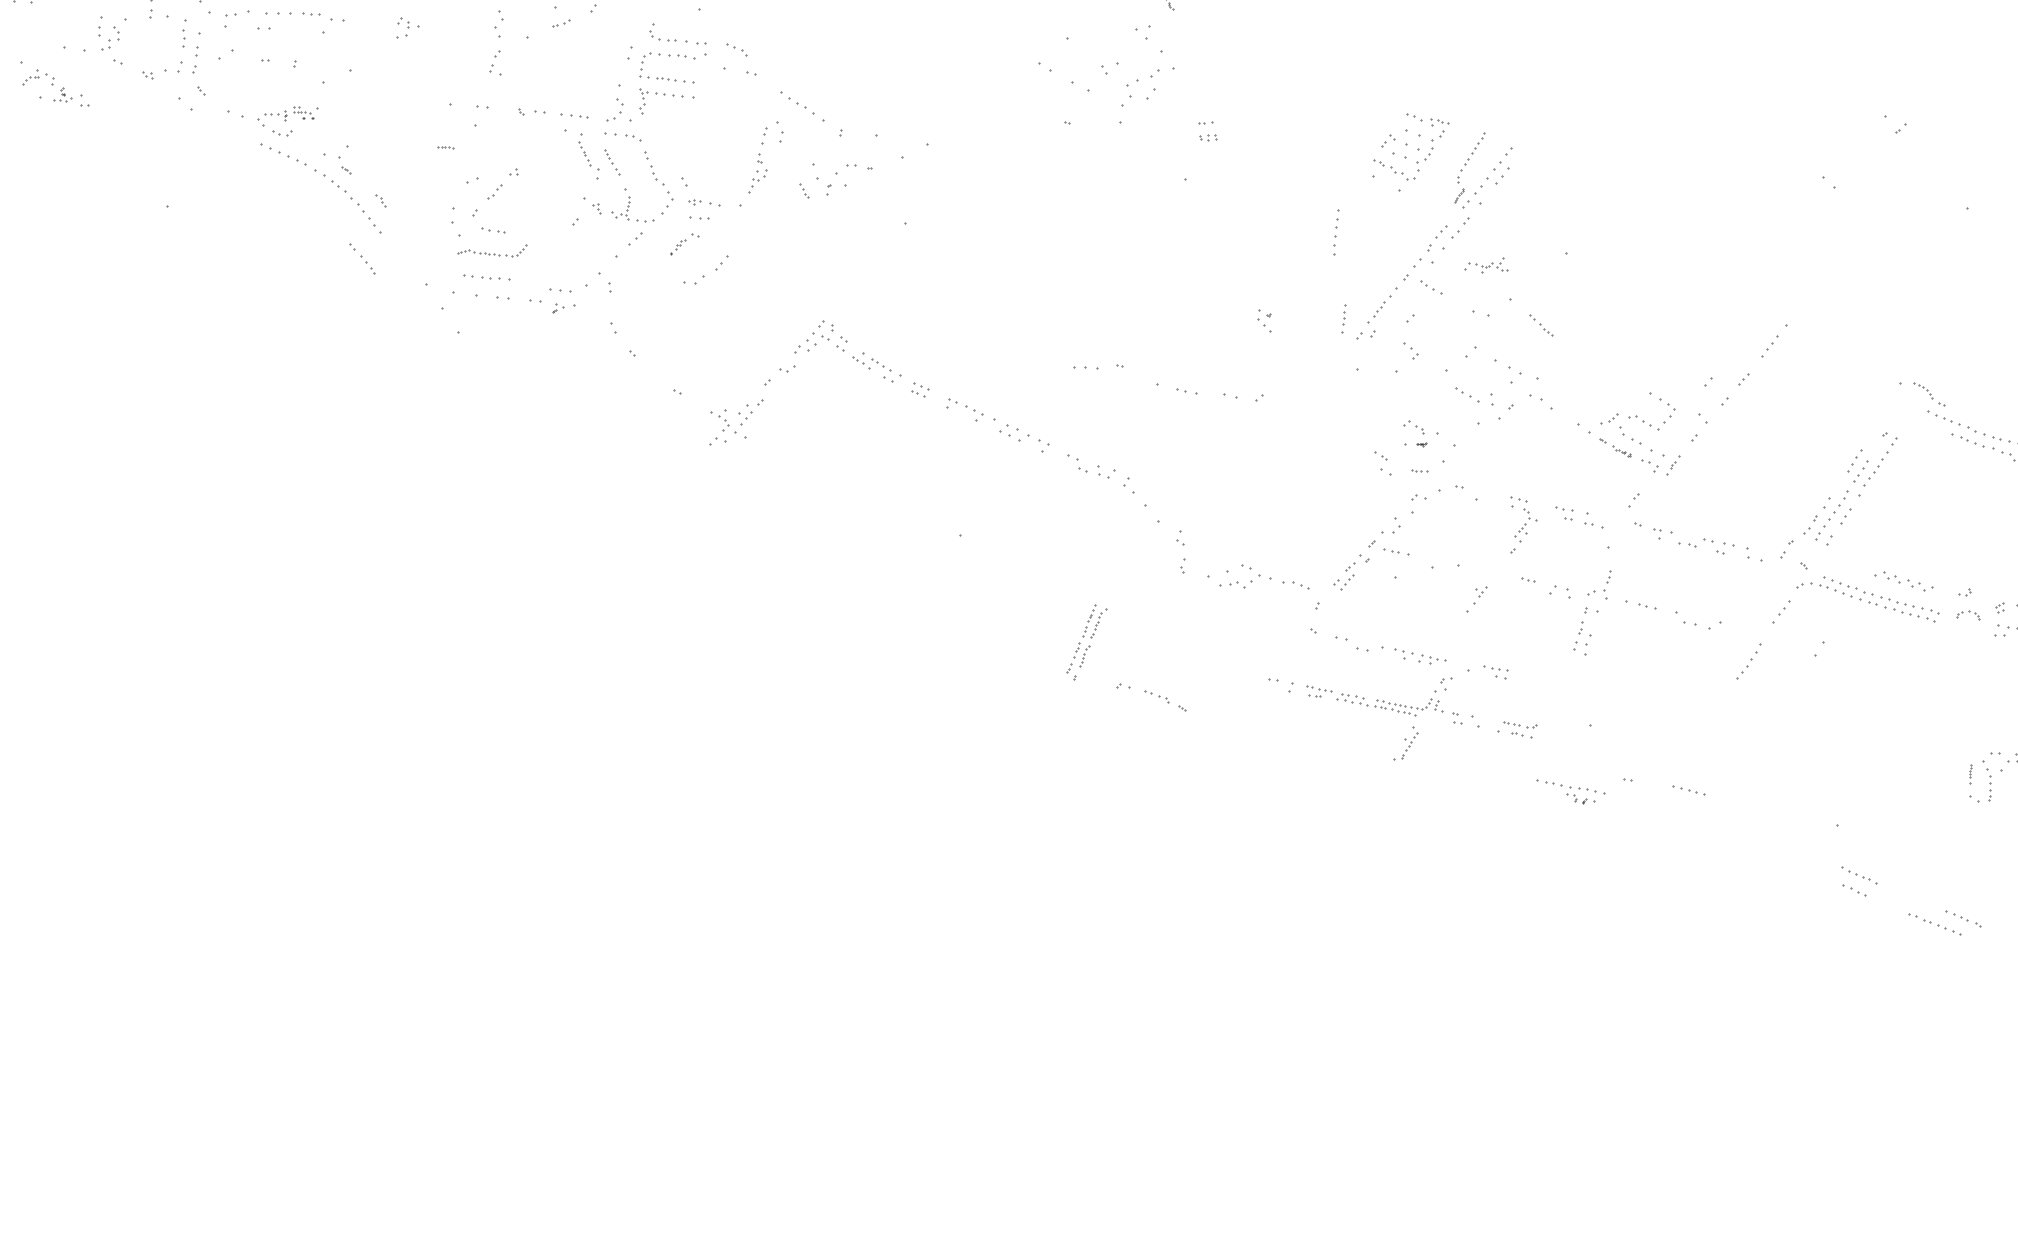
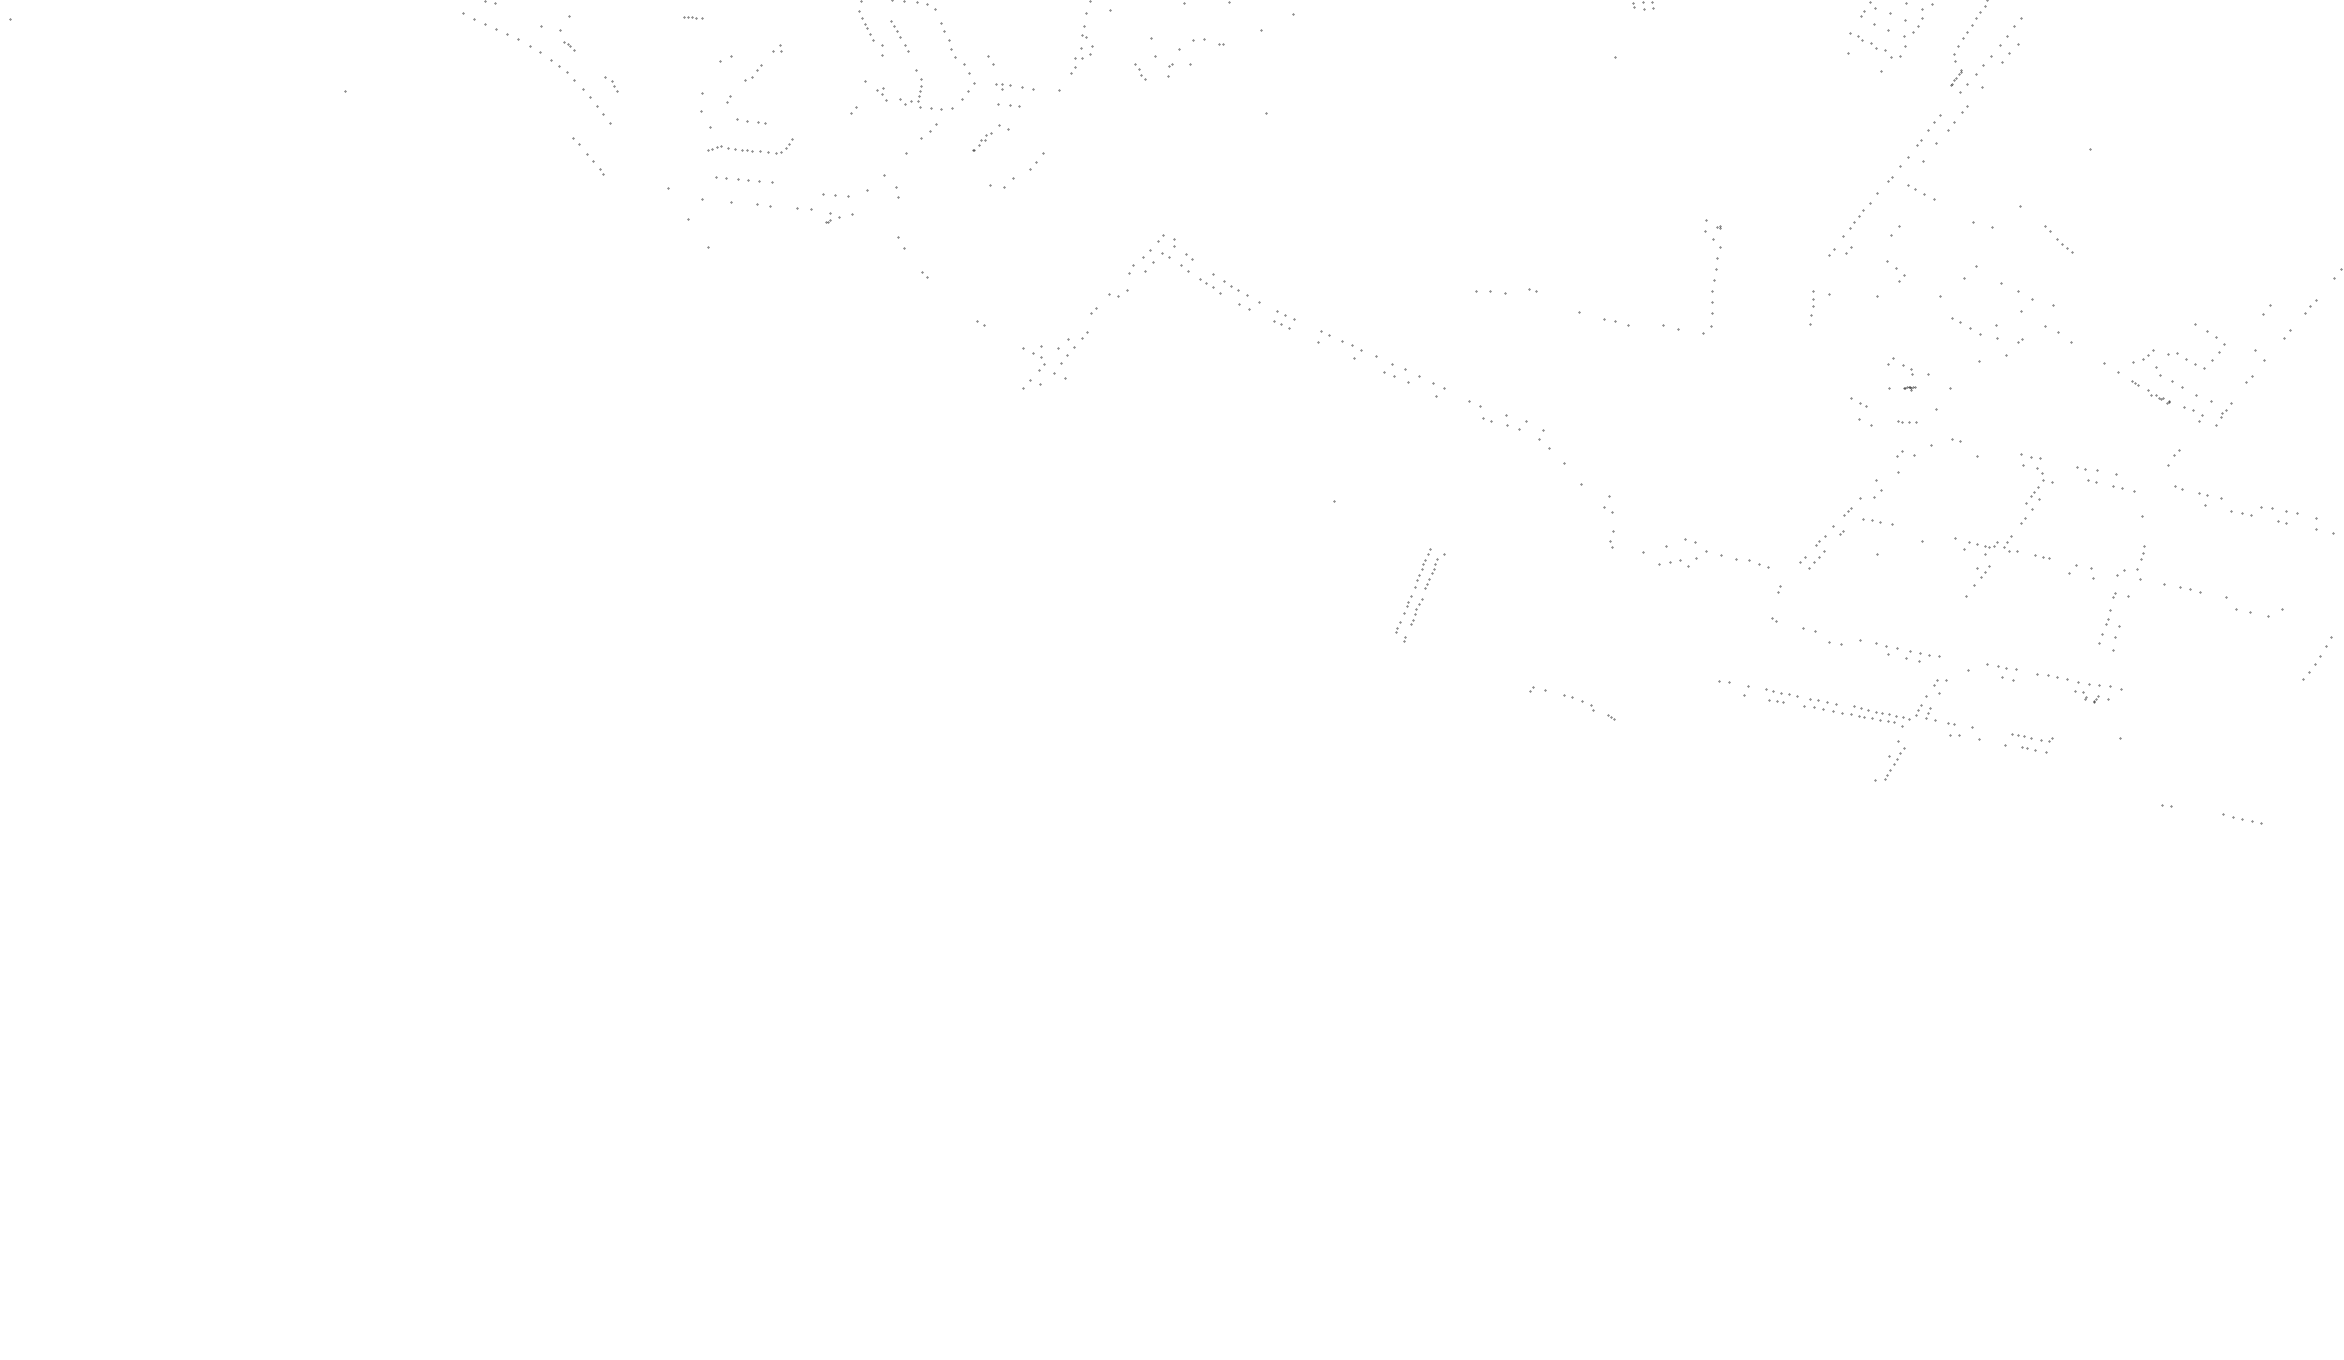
part: (1336, 232) -> (1714, 285), moved
part: (1486, 265) -> (1990, 545), moved
part: (1343, 318) -> (1812, 307), moved
part: (1086, 642) -> (1419, 595), moved
part: (1570, 791) -> (2078, 687), moved

